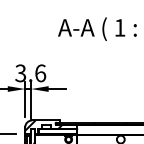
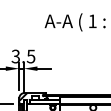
text: (40, 73) -> (31, 56), 3.6 -> 3.5

